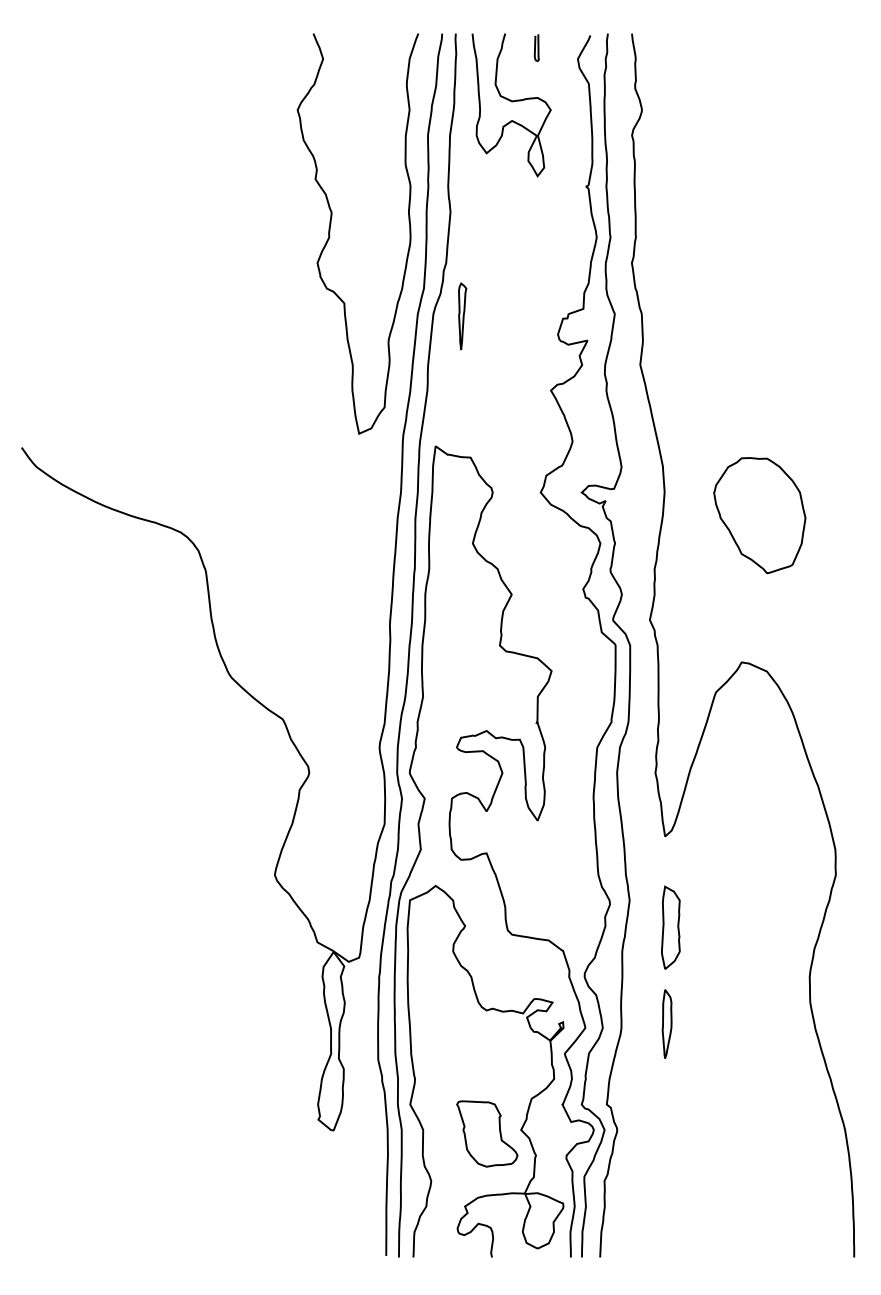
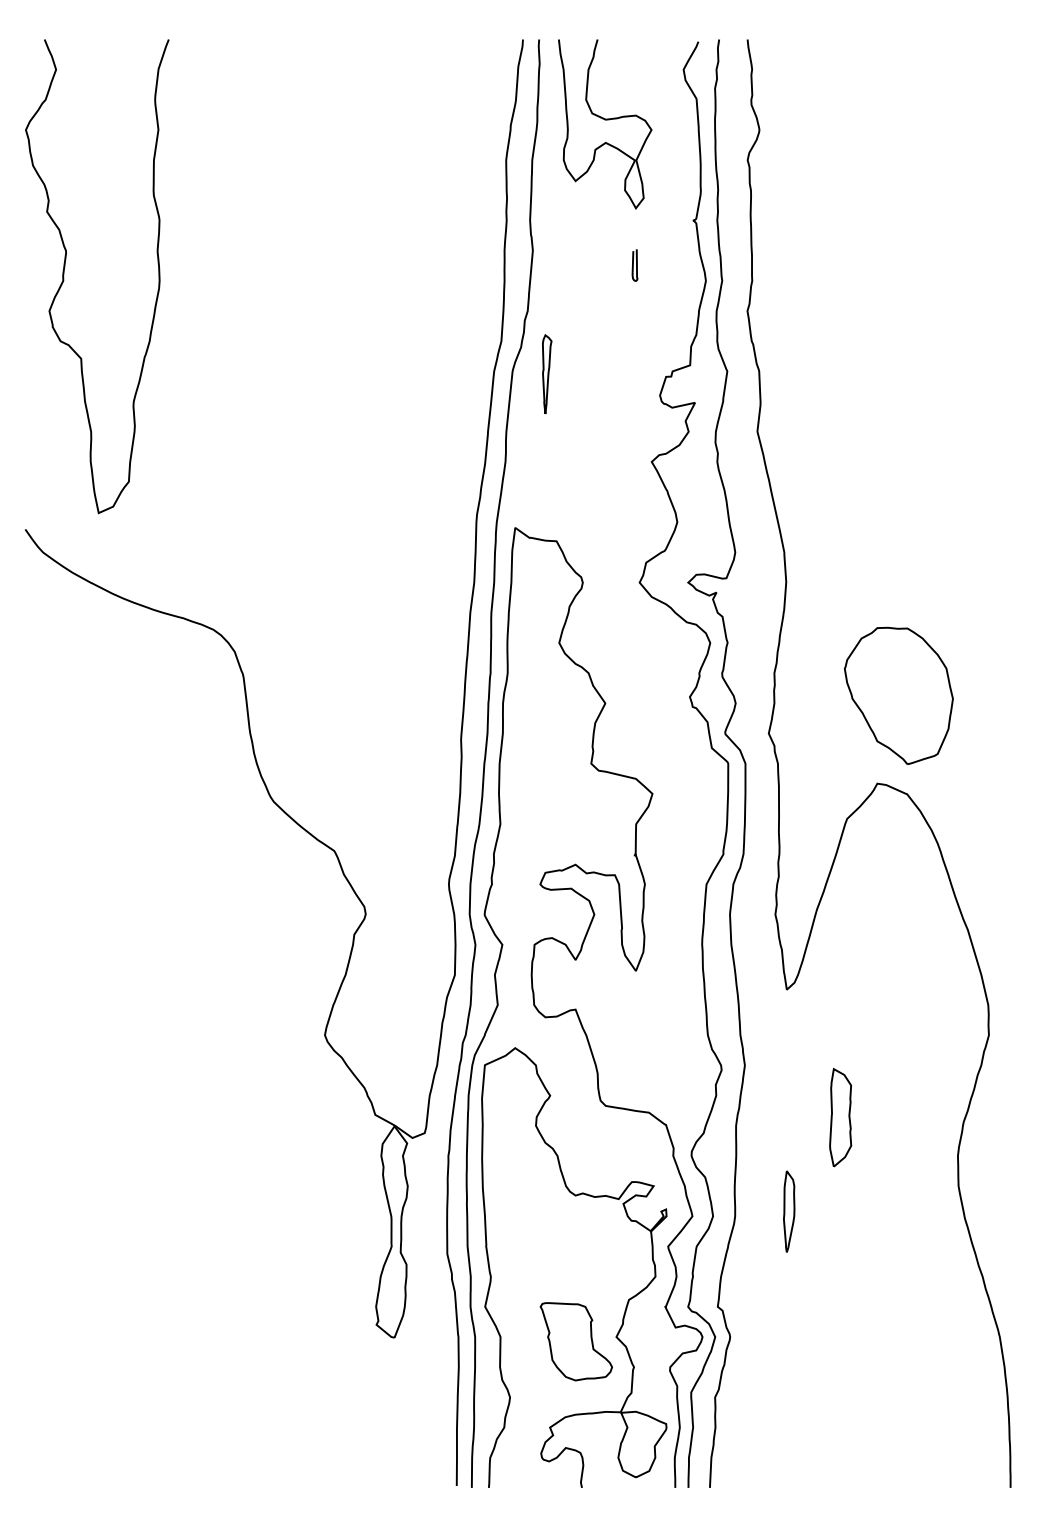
curve: (535, 47) -> (633, 265), moved
curve: (330, 233) -> (64, 276), moved
part: (759, 515) -> (898, 695), moved
part: (670, 927) -> (840, 1117), moved

